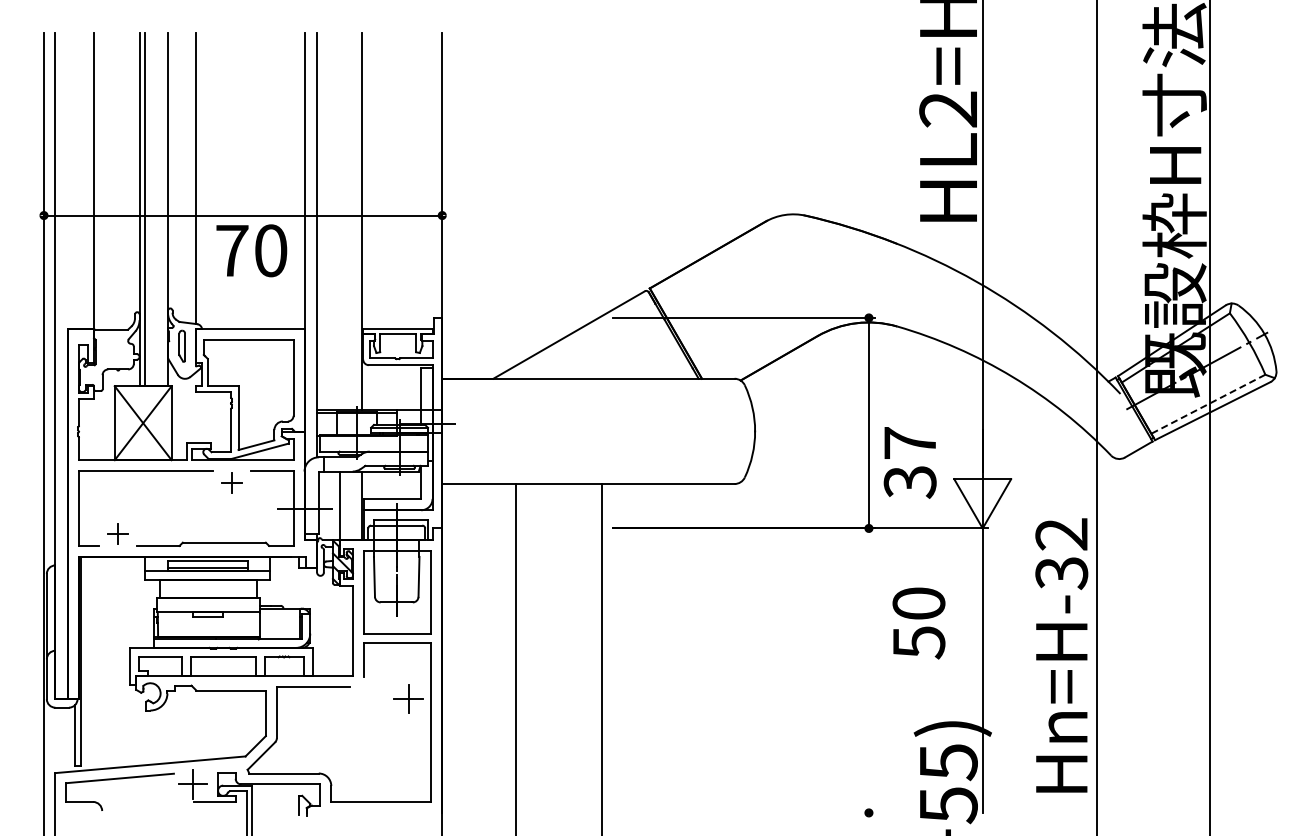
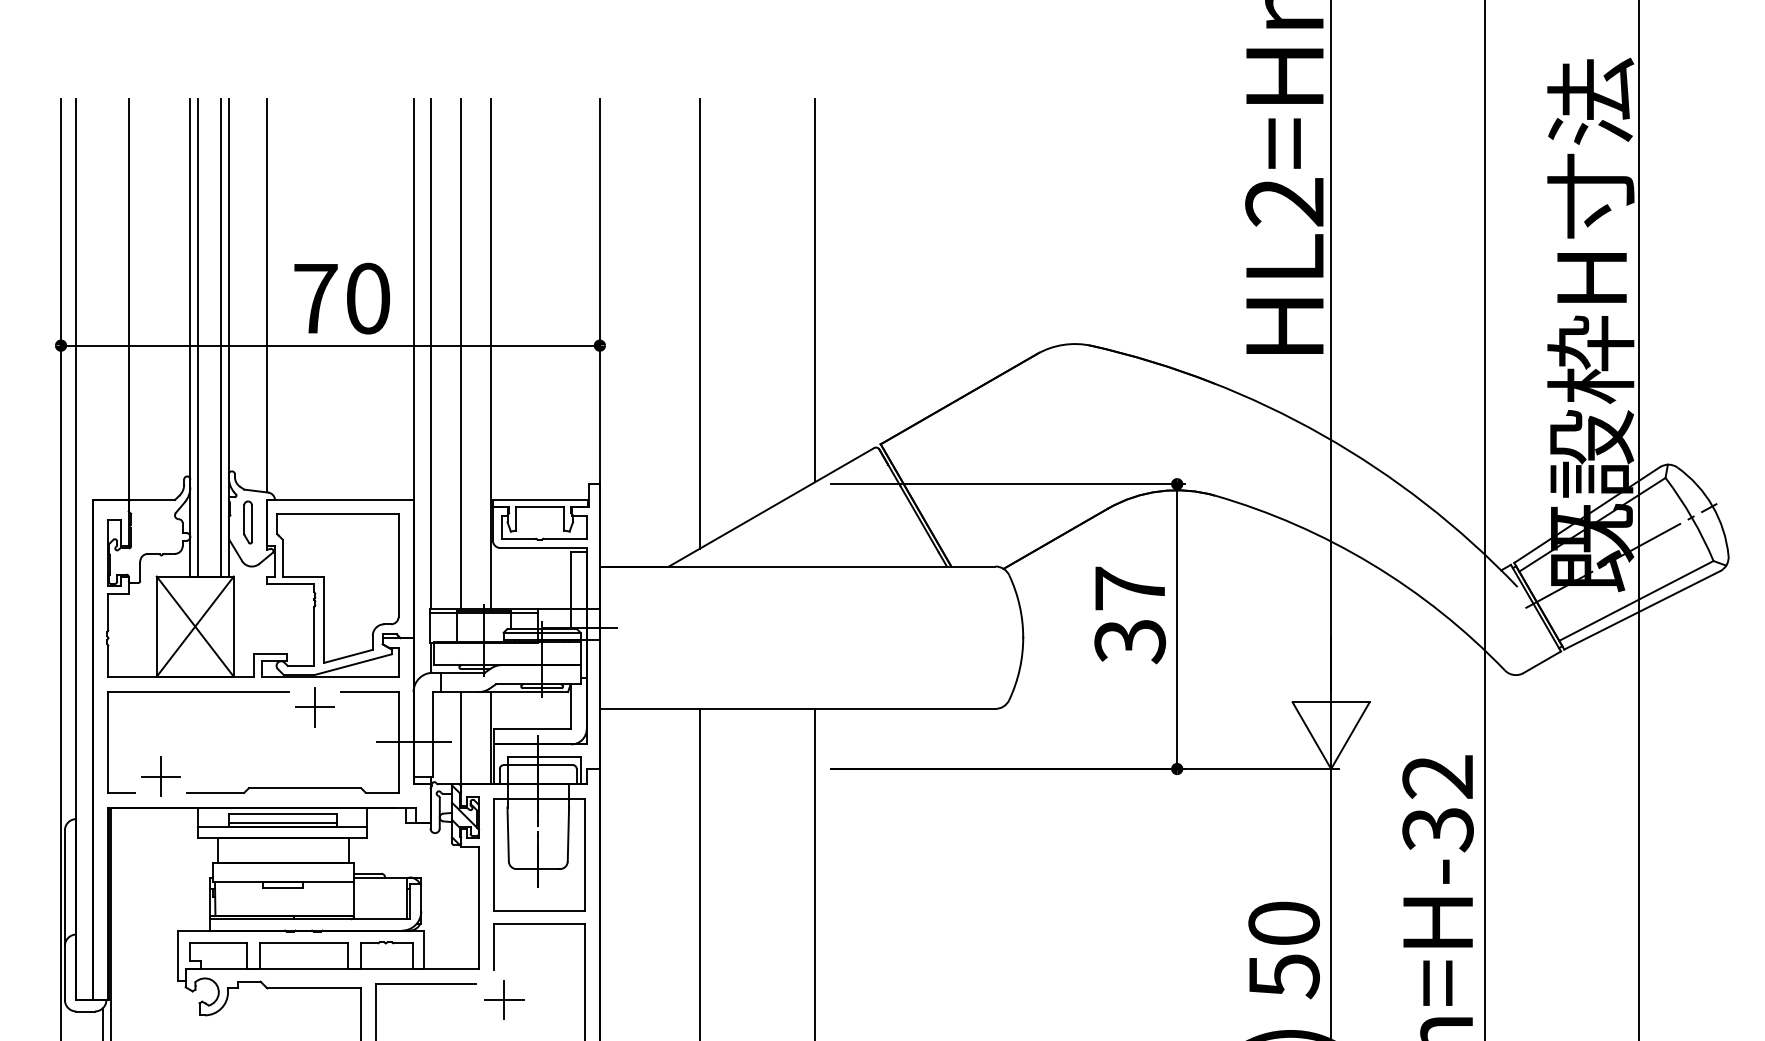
line: (601, 174) -> (815, 290), added
line: (516, 199) -> (700, 323), added
line: (162, 209) -> (221, 337), added
line: (339, 221) -> (460, 353), added
text: (251, 250) -> (341, 298), moved
line: (1207, 404) -> (1635, 601), dashed -> solid
text: (909, 462) -> (1129, 614), moved
part: (231, 482) -> (314, 706), size x1.43
part: (117, 533) -> (160, 775), size x1.43
text: (918, 623) -> (1283, 950), moved
part: (408, 698) -> (504, 999), moved

